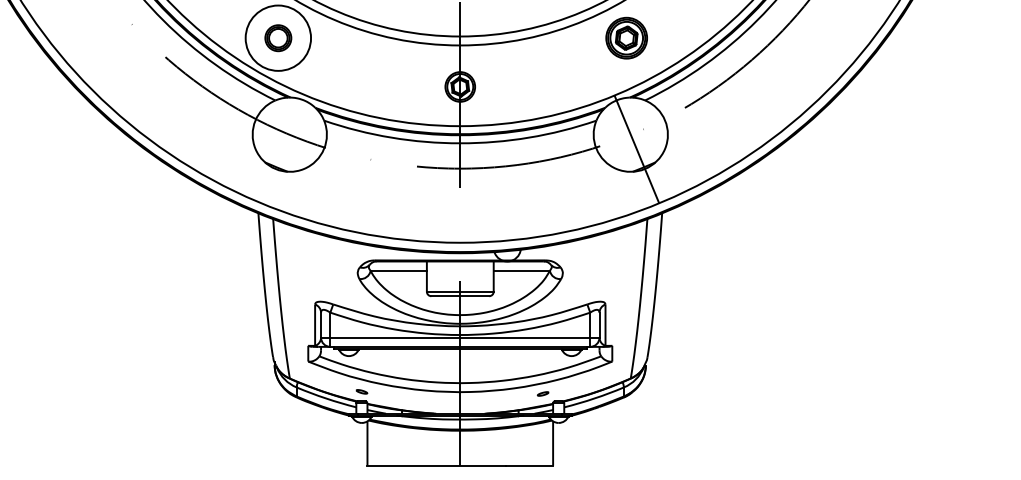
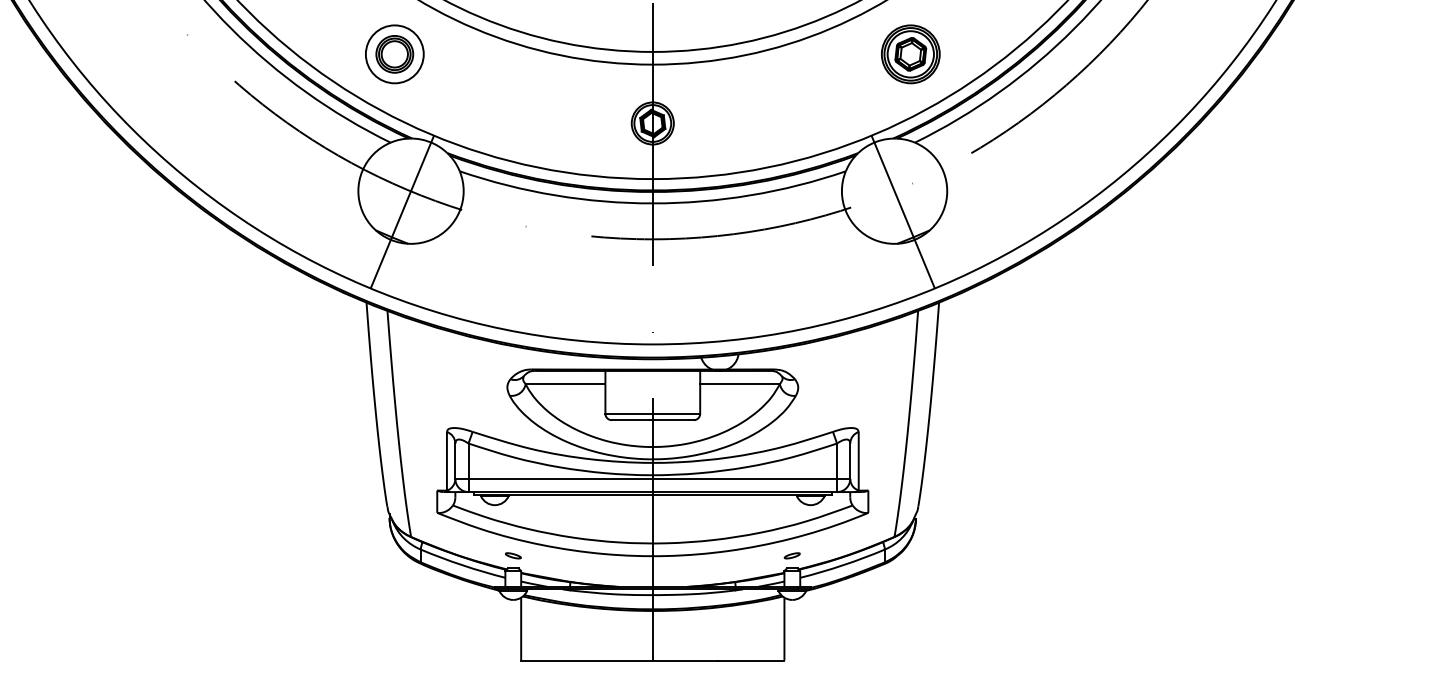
circle: (278, 38) -> (394, 54), size x0.62
part: (626, 38) -> (910, 54), moved
line: (283, 149) -> (402, 211), added
part: (542, 393) -> (791, 555), moved

